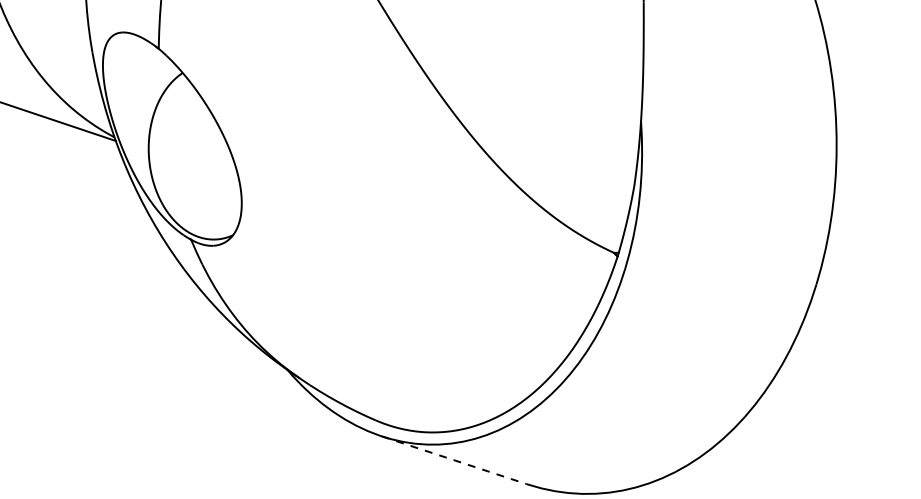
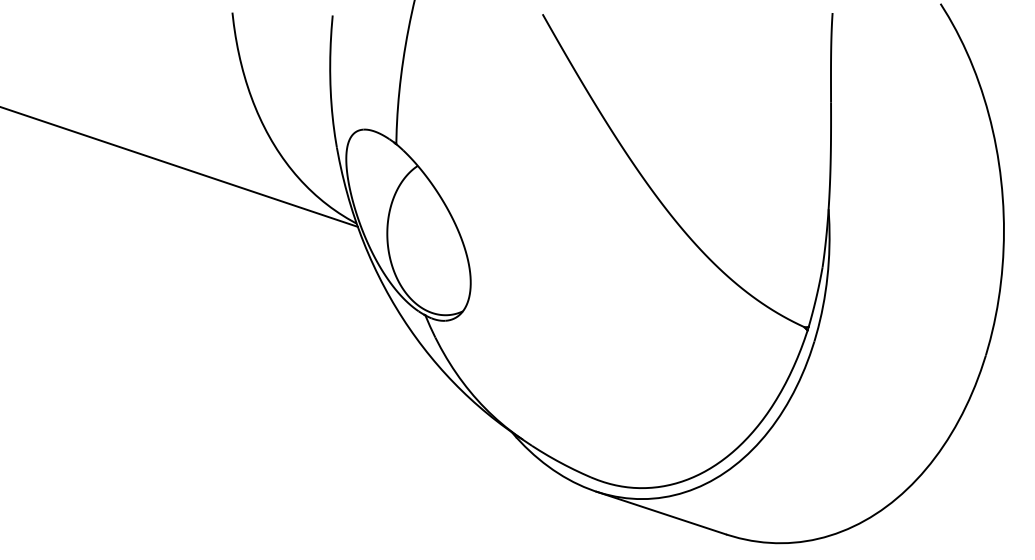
line: (454, 460) -> (661, 513), dashed -> solid

